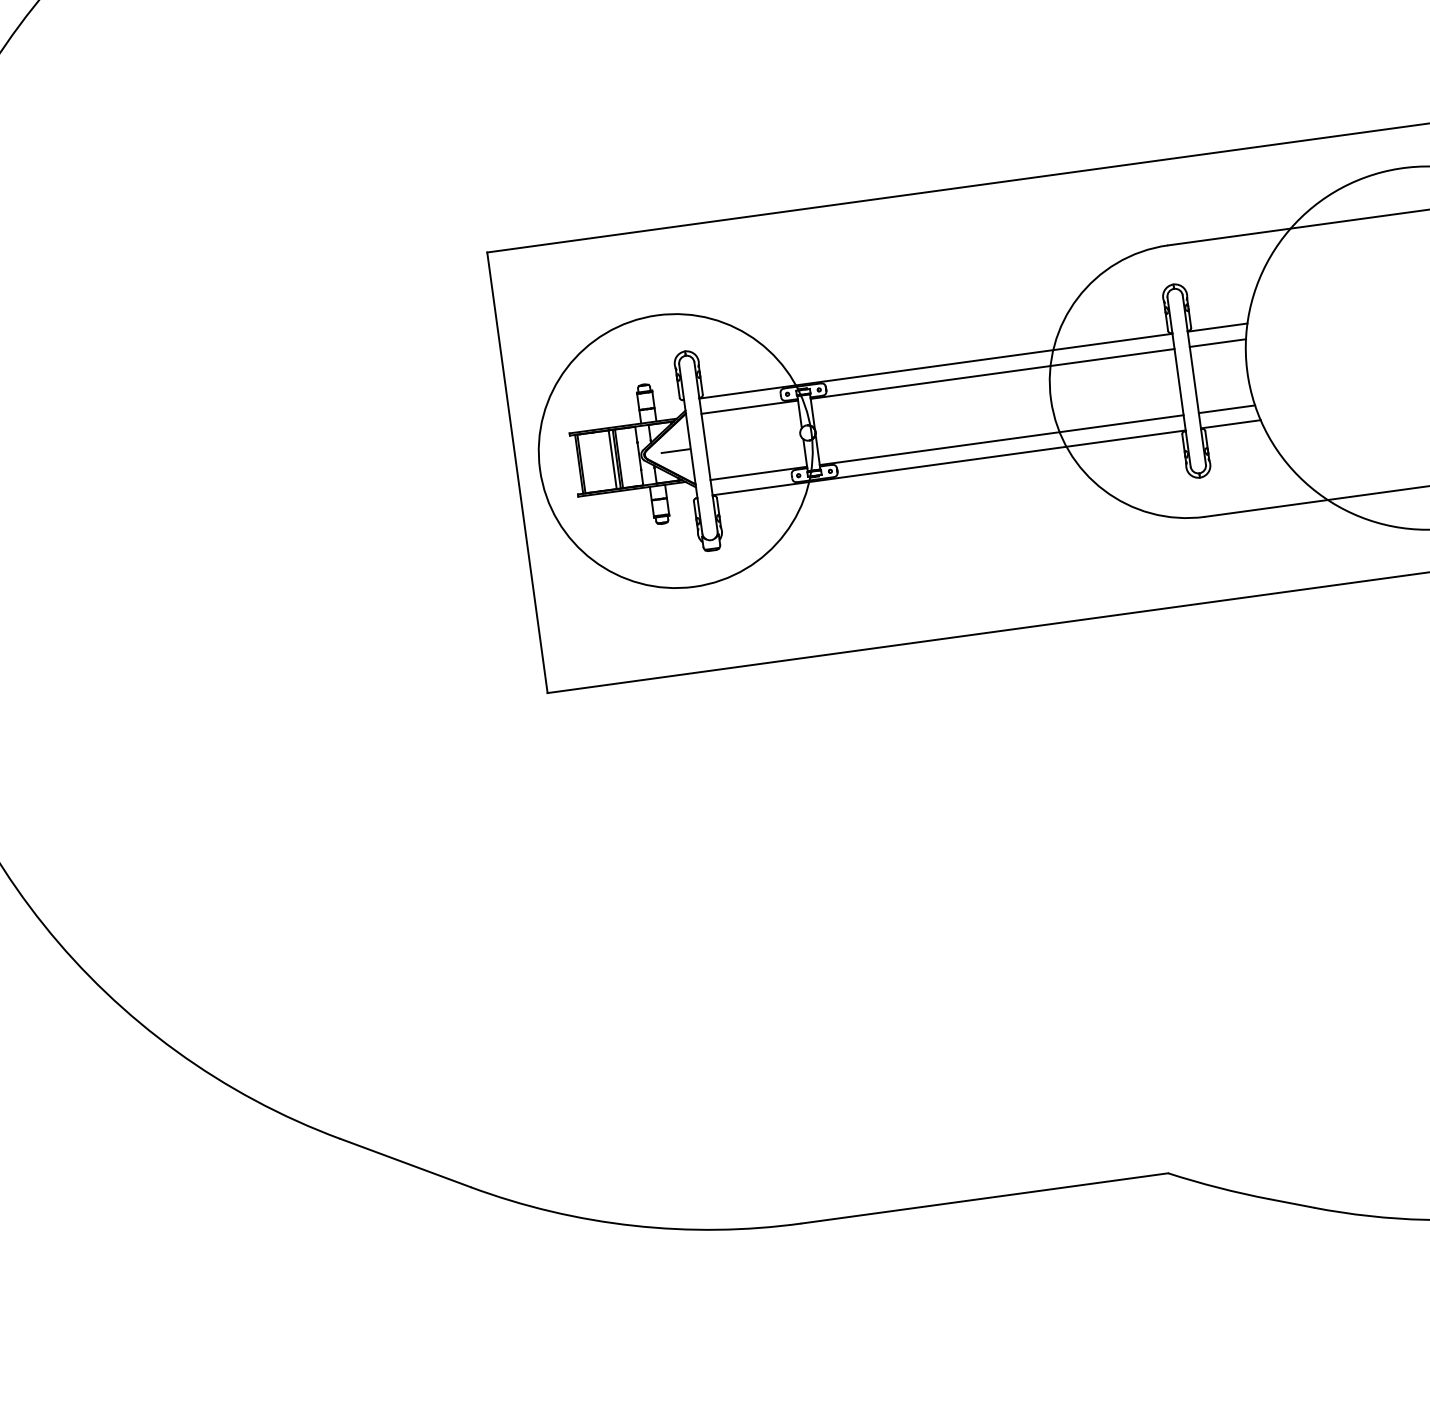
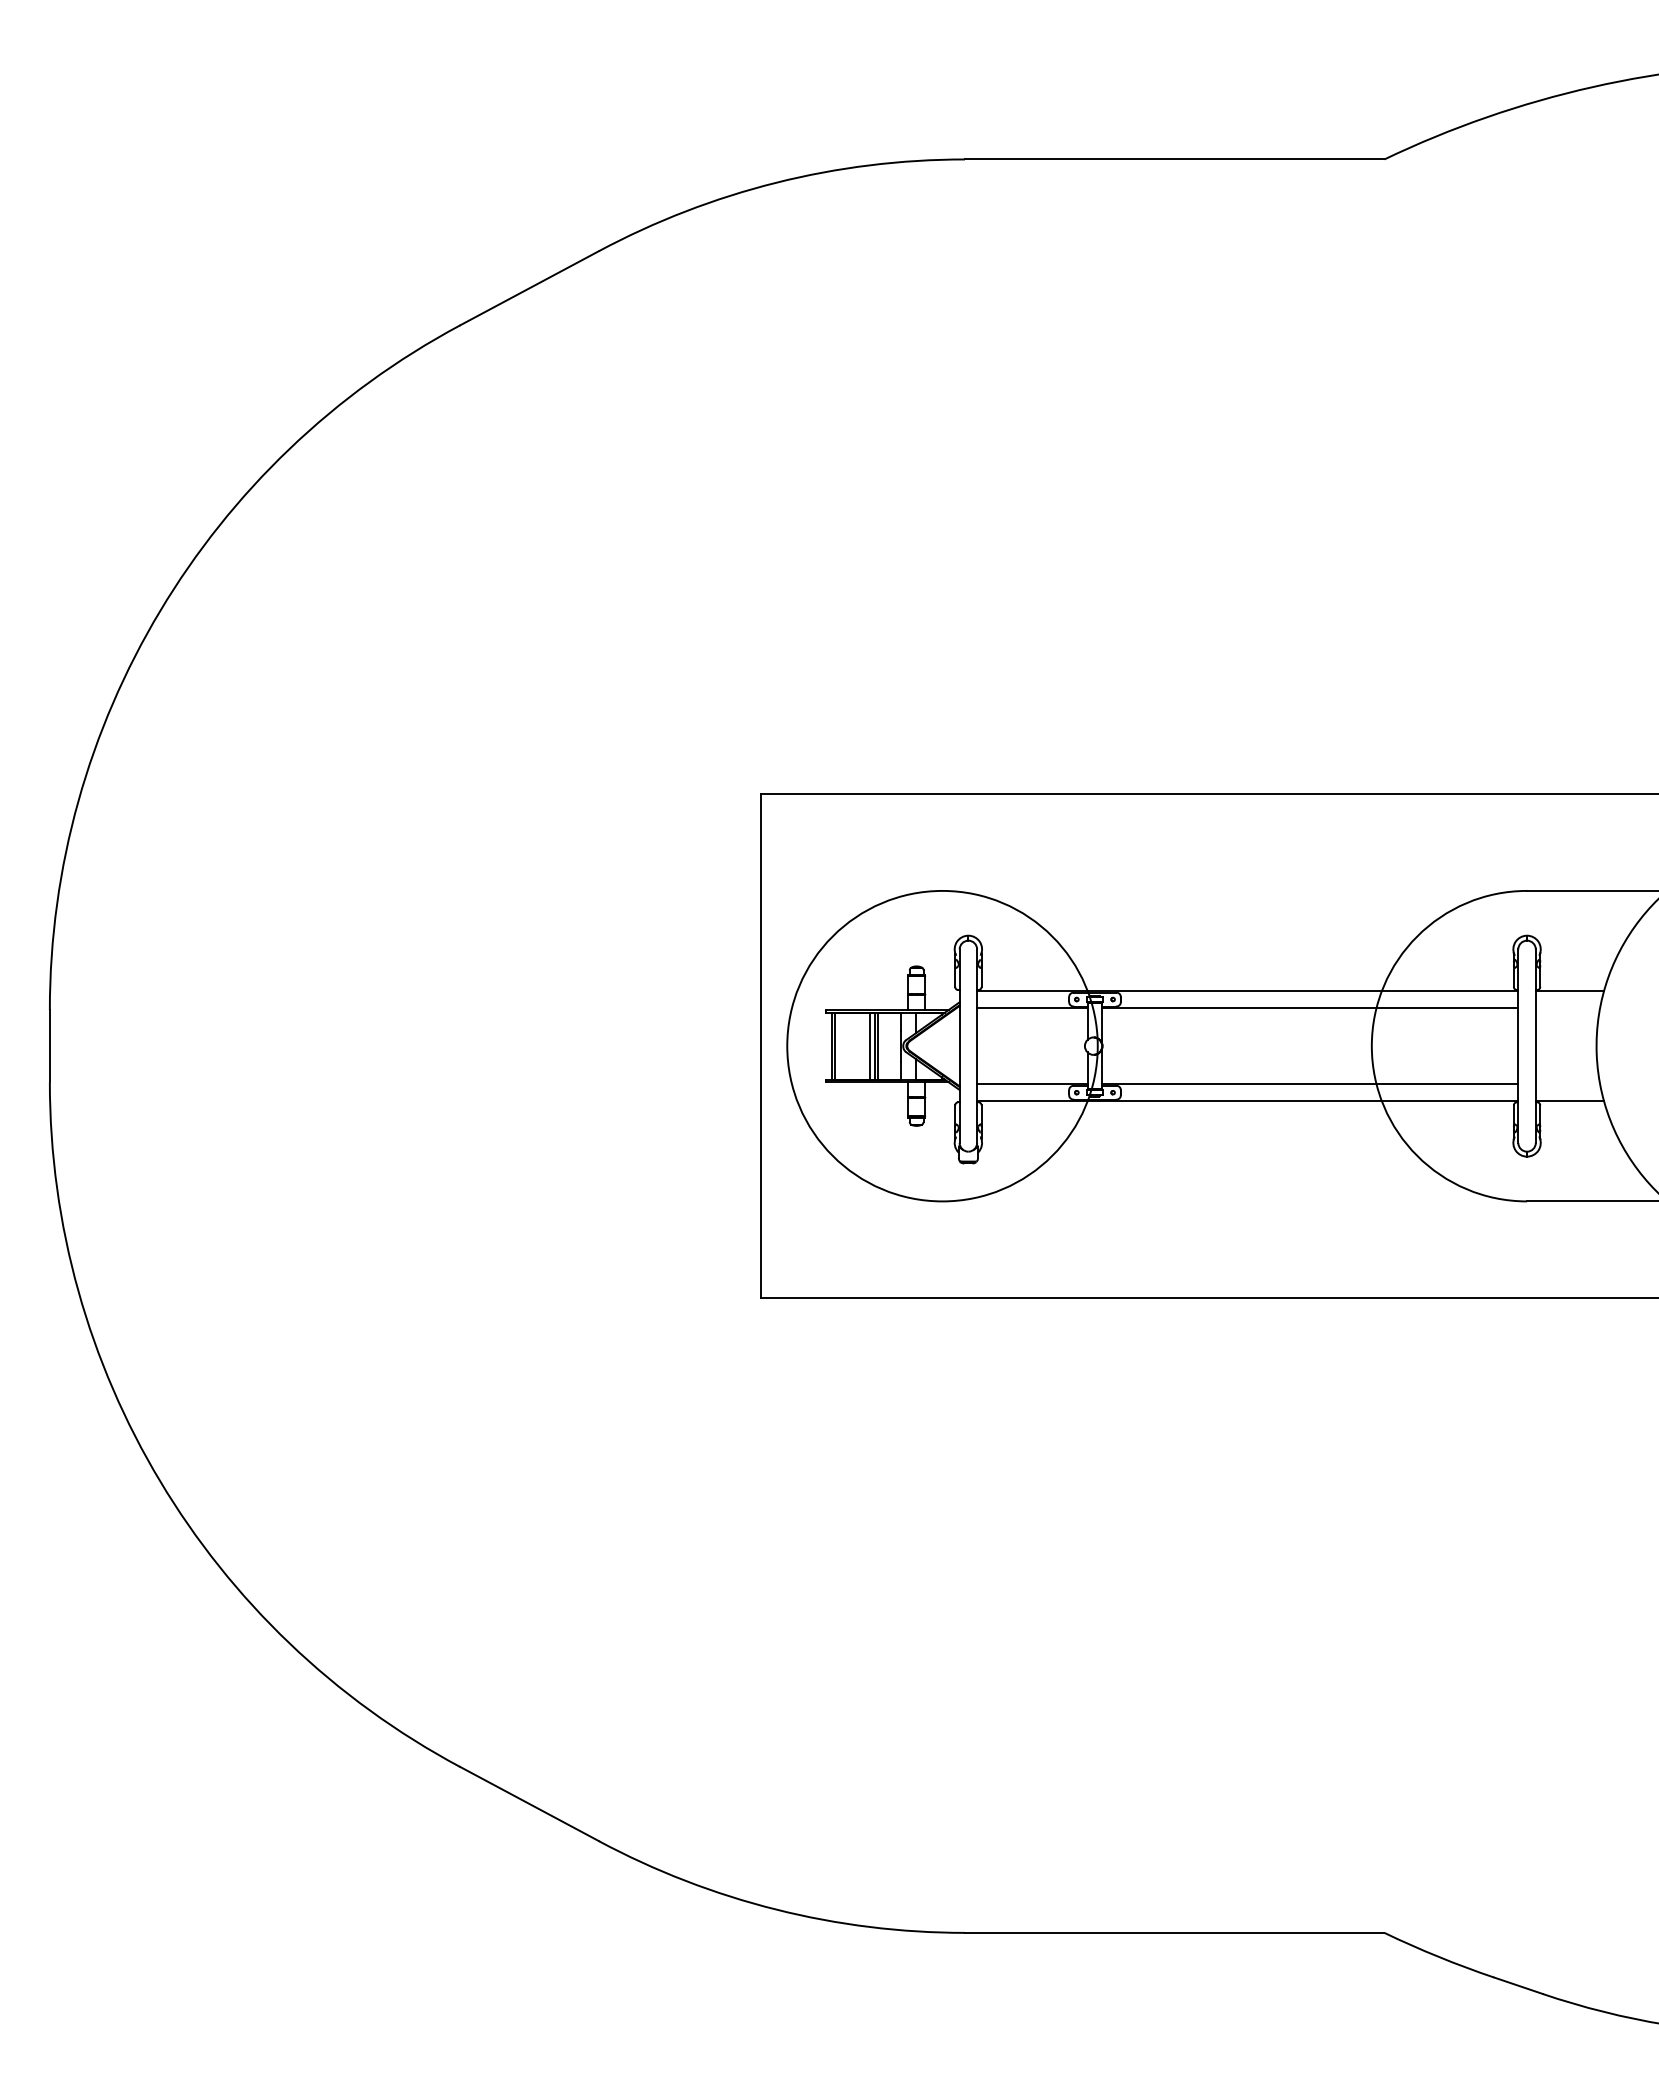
line: (1217, 343) -> (1567, 1008), removed
line: (1226, 409) -> (1567, 1084), removed
line: (675, 451) -> (942, 1046), removed

